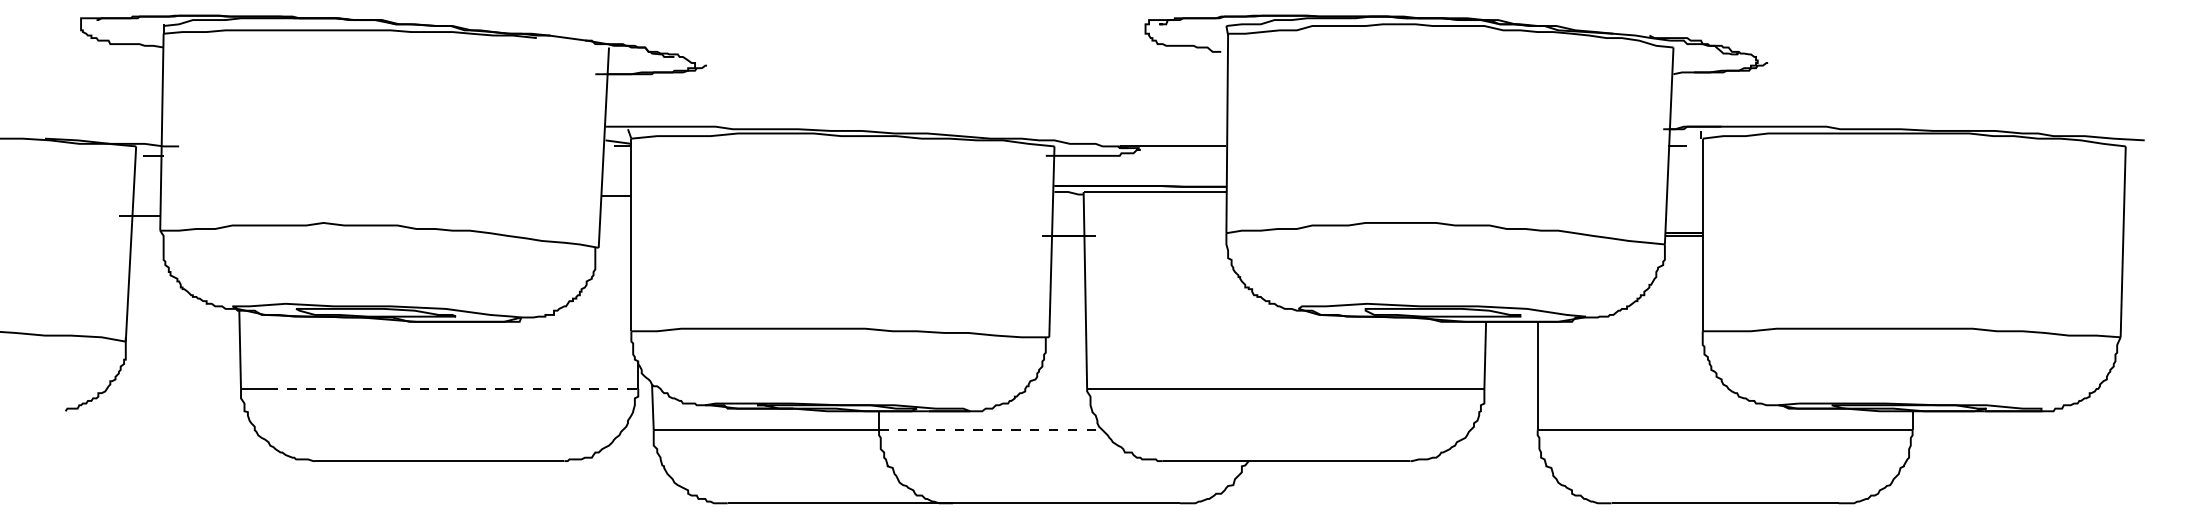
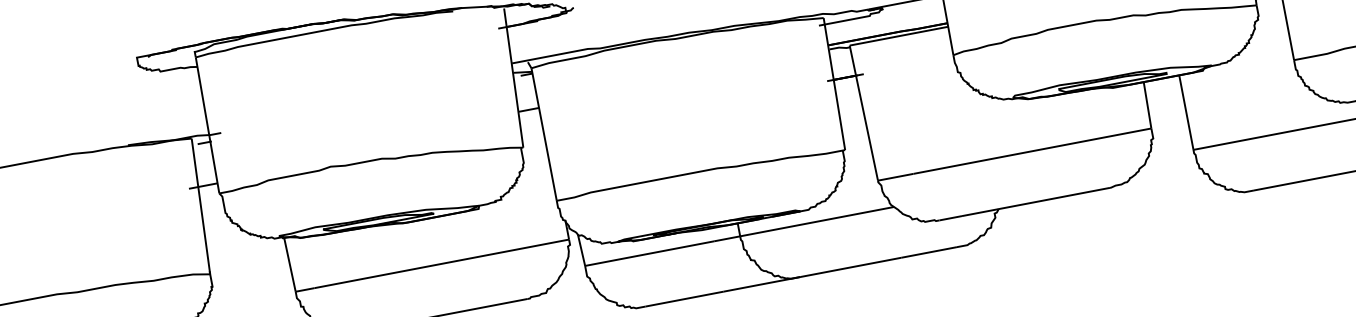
line: (453, 388) -> (441, 263), dashed -> solid
line: (990, 430) -> (816, 221), dashed -> solid

